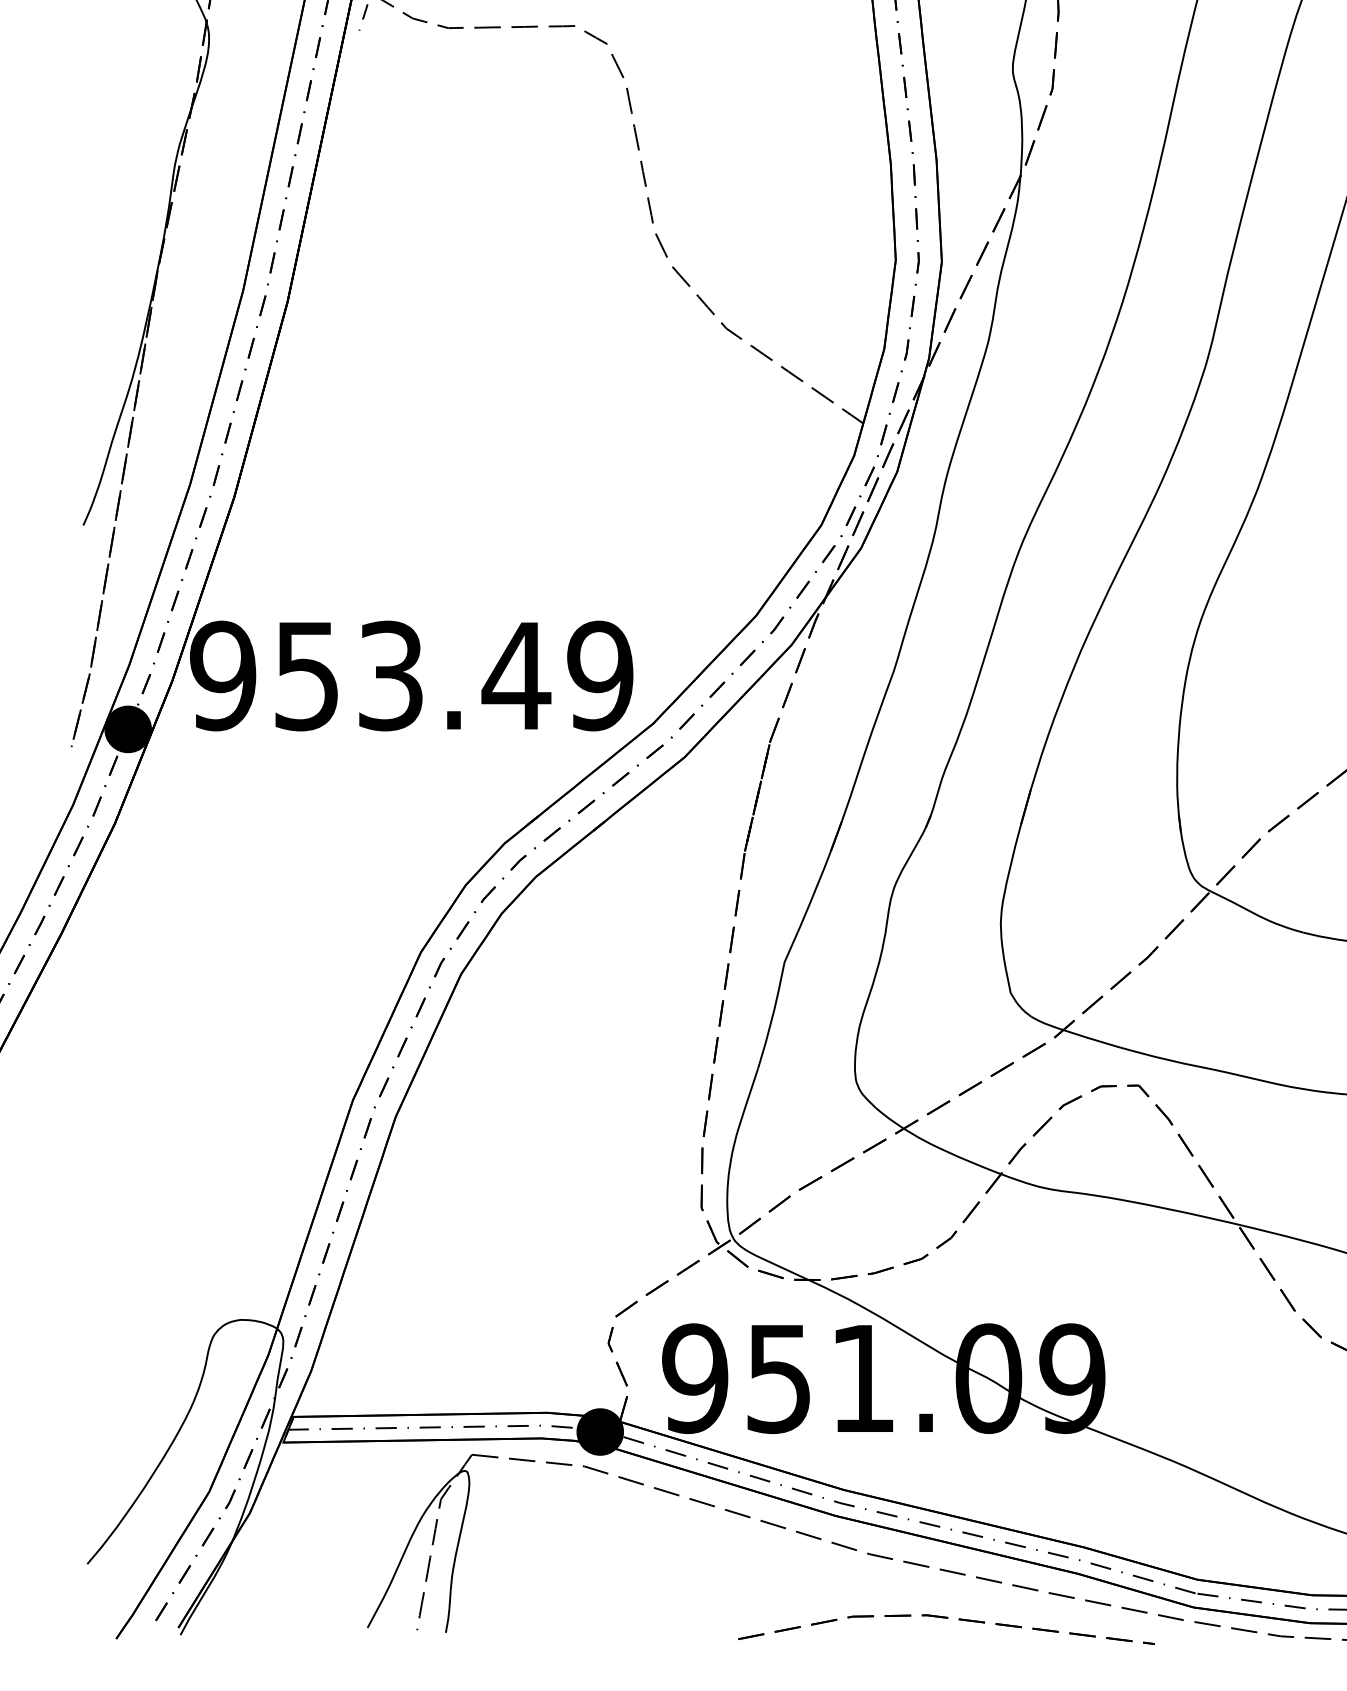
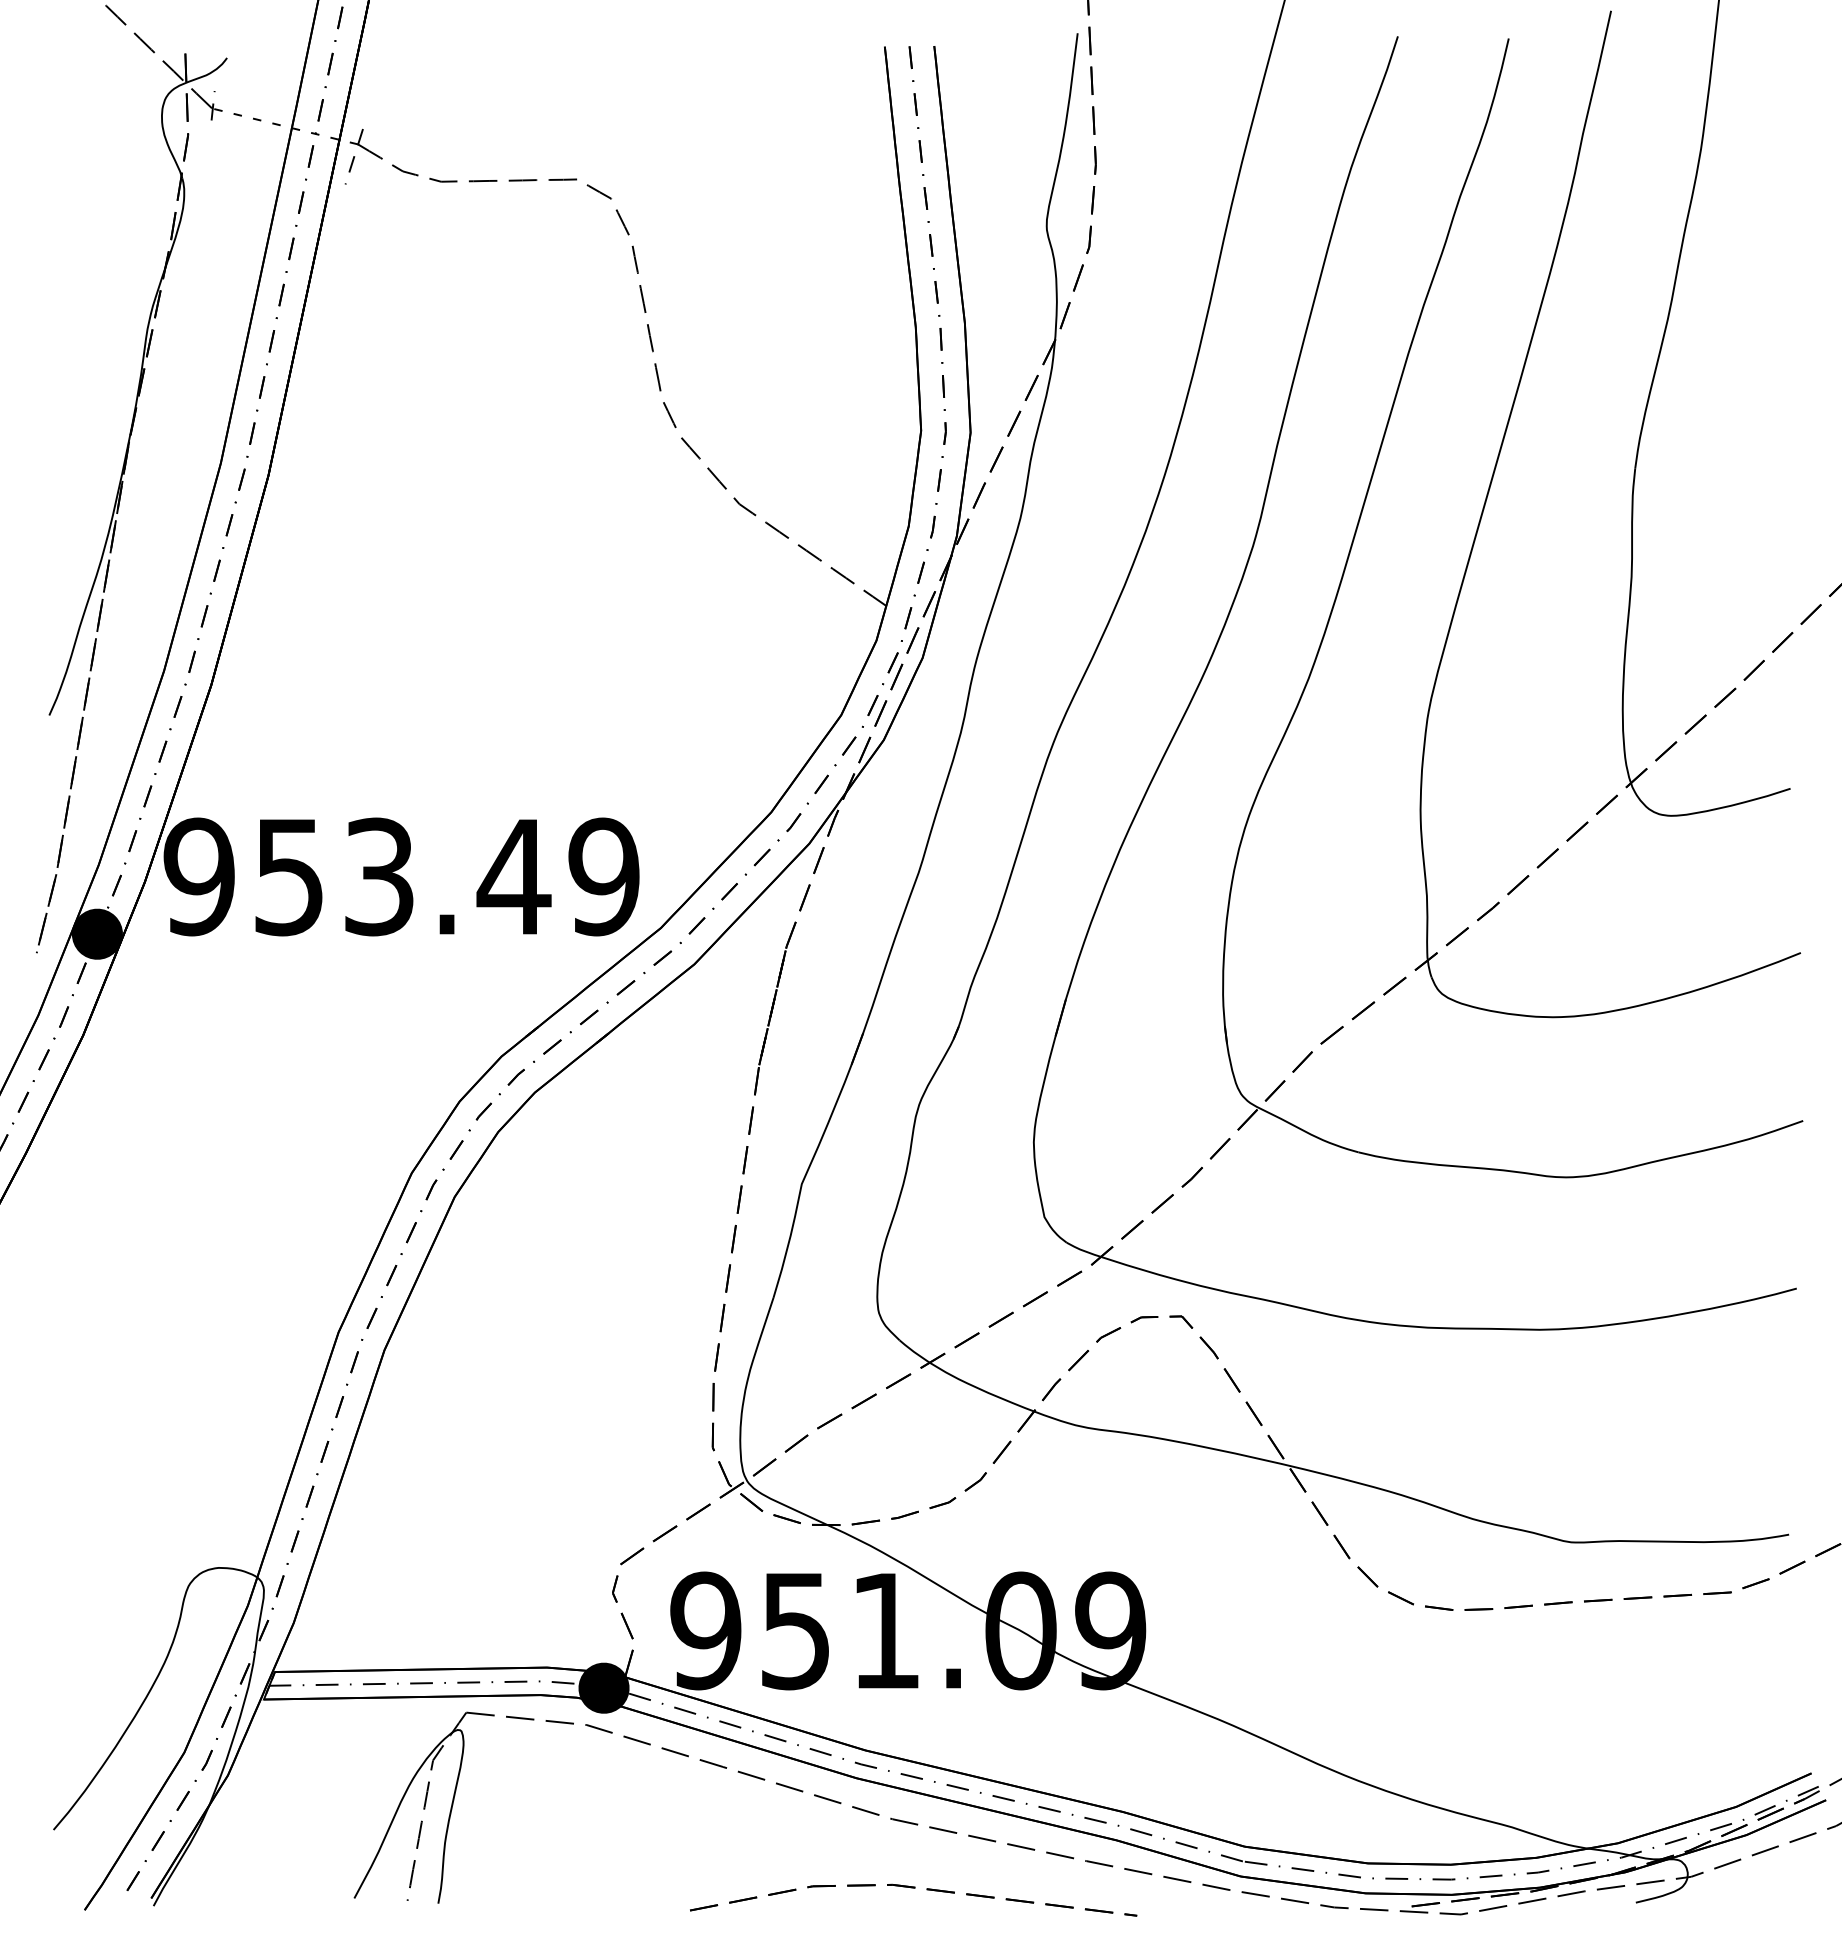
part: (946, 1618) -> (913, 1888), moved

